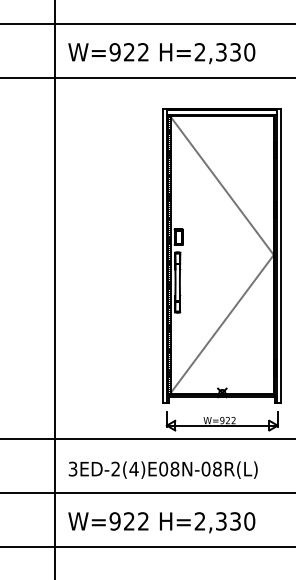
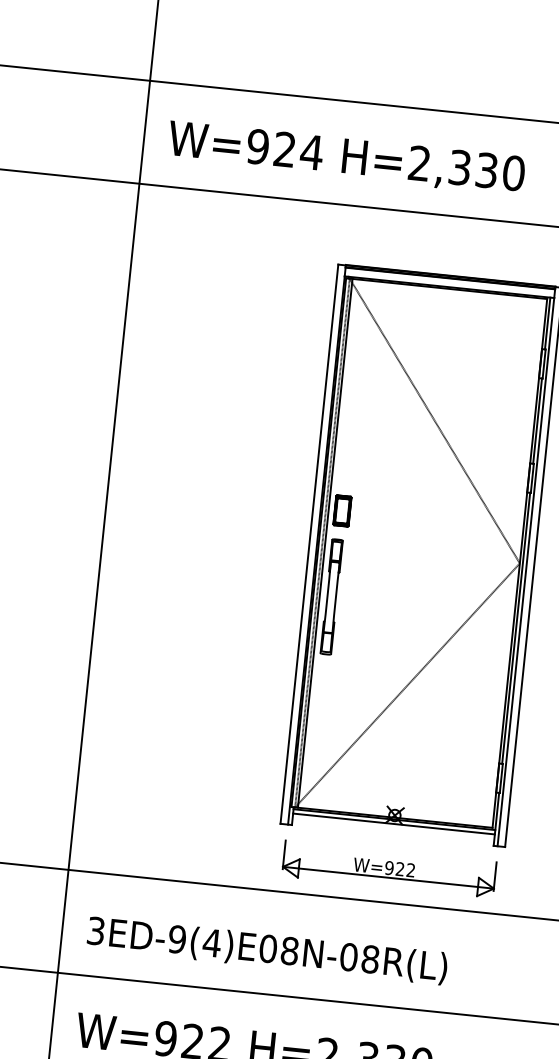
text: (143, 52) -> (311, 152), W=922 -> W=924
text: (115, 468) -> (176, 938), 3ED-2(4)E08N-08R(L) -> 3ED-9(4)E08N-08R(L)

